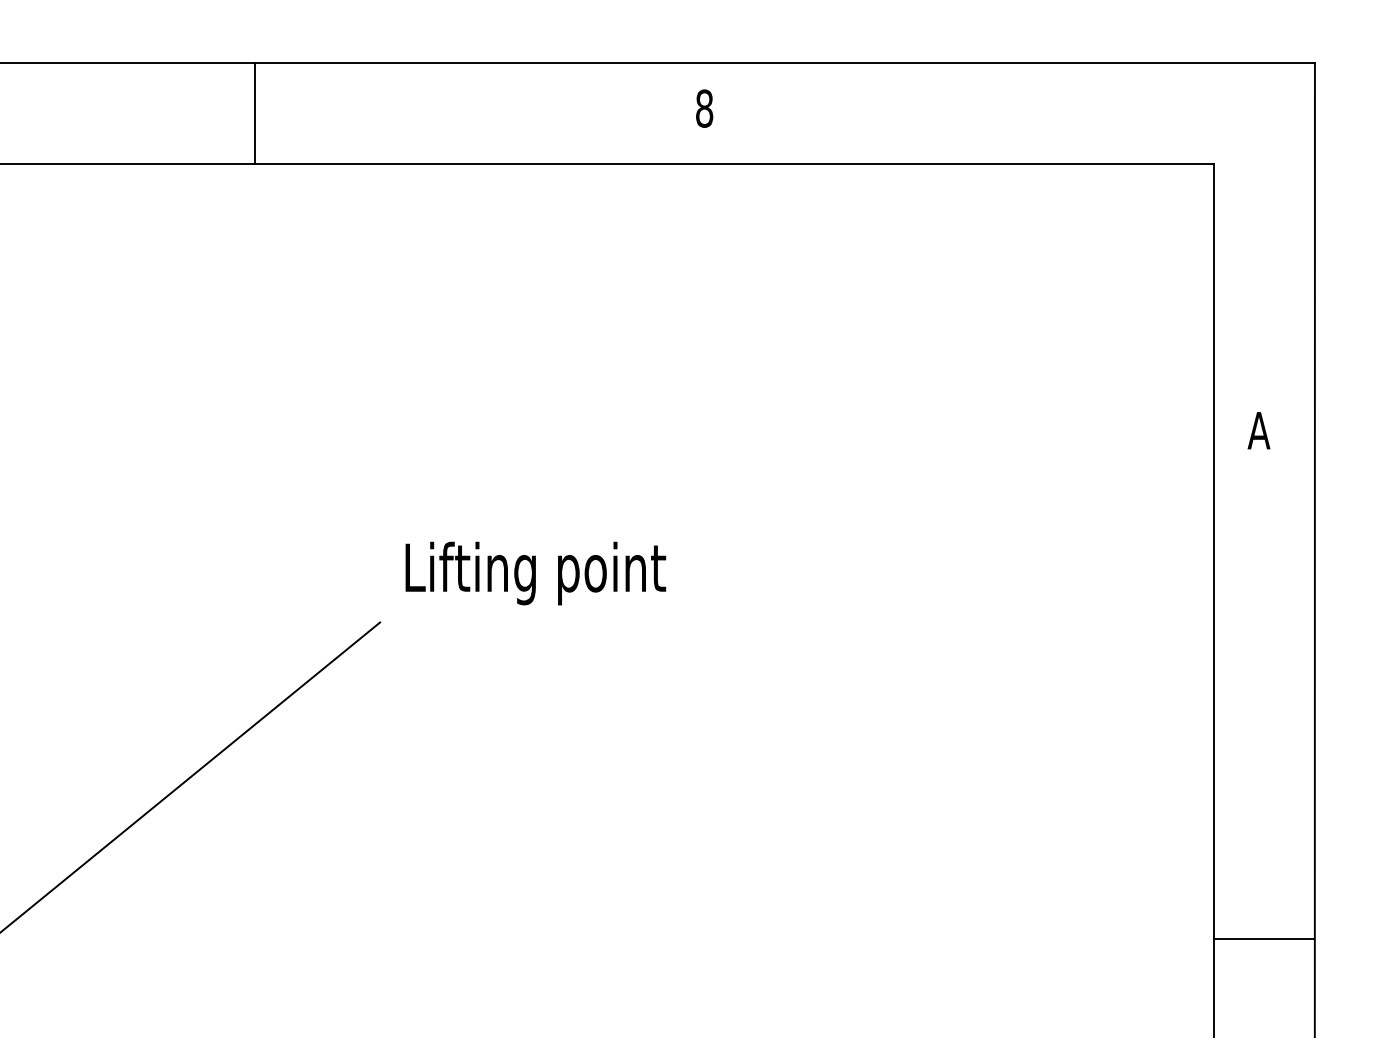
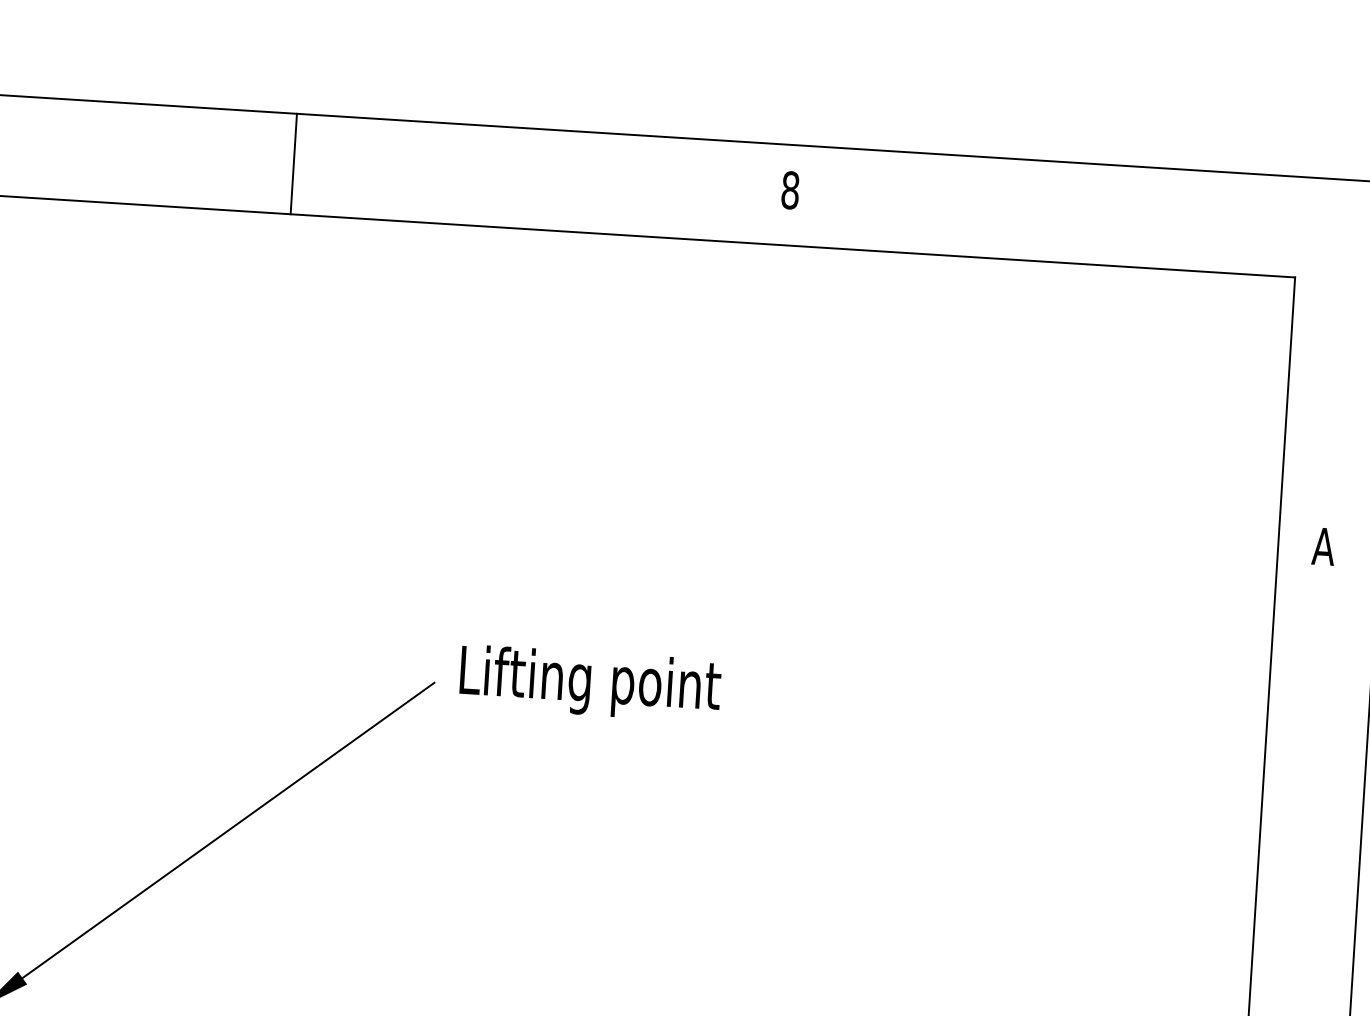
line: (255, 113) -> (294, 164), moved
text: (535, 573) -> (590, 683), moved

